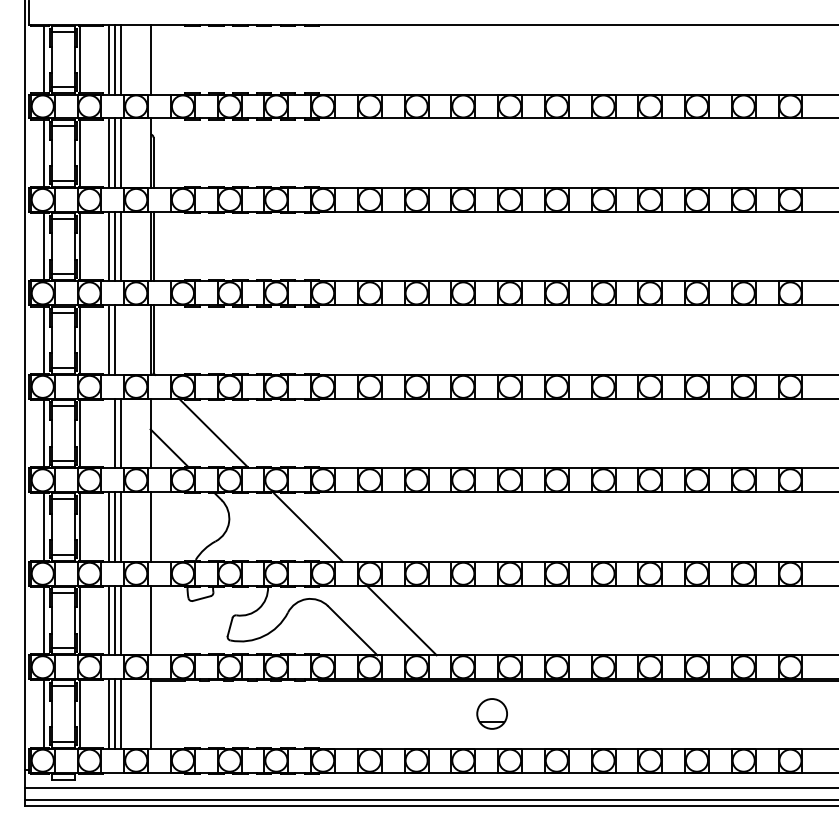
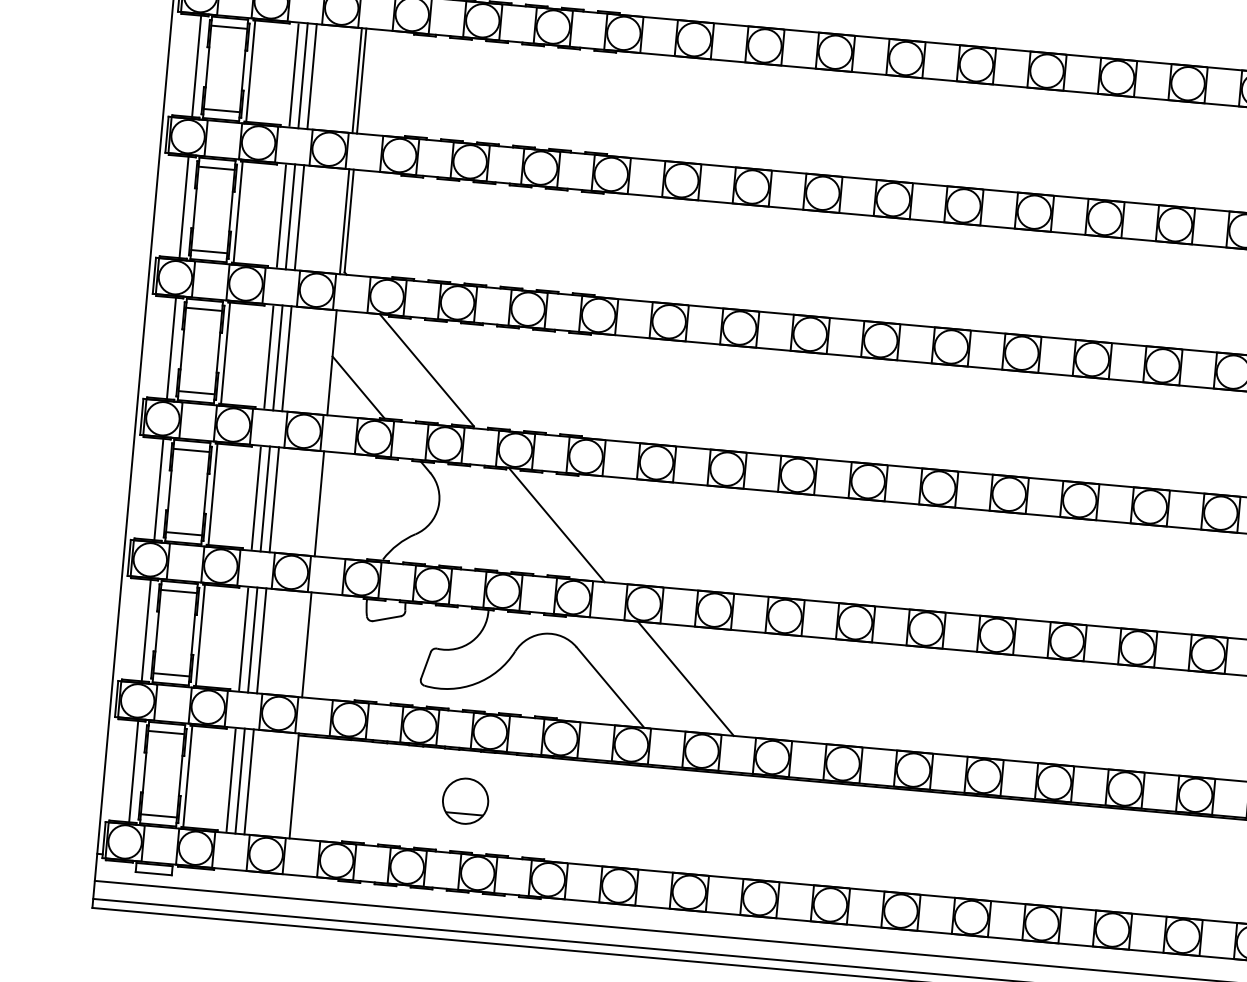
line: (120, 339) -> (299, 216), added
line: (108, 433) -> (268, 356), added
part: (491, 713) -> (464, 800), moved

